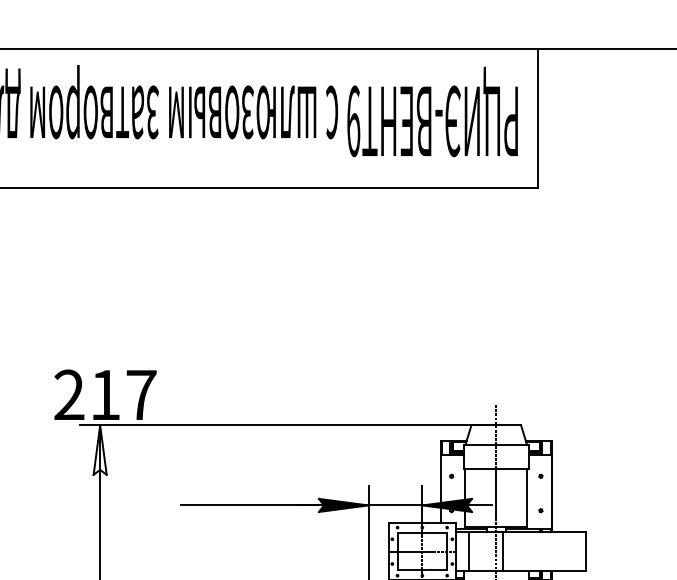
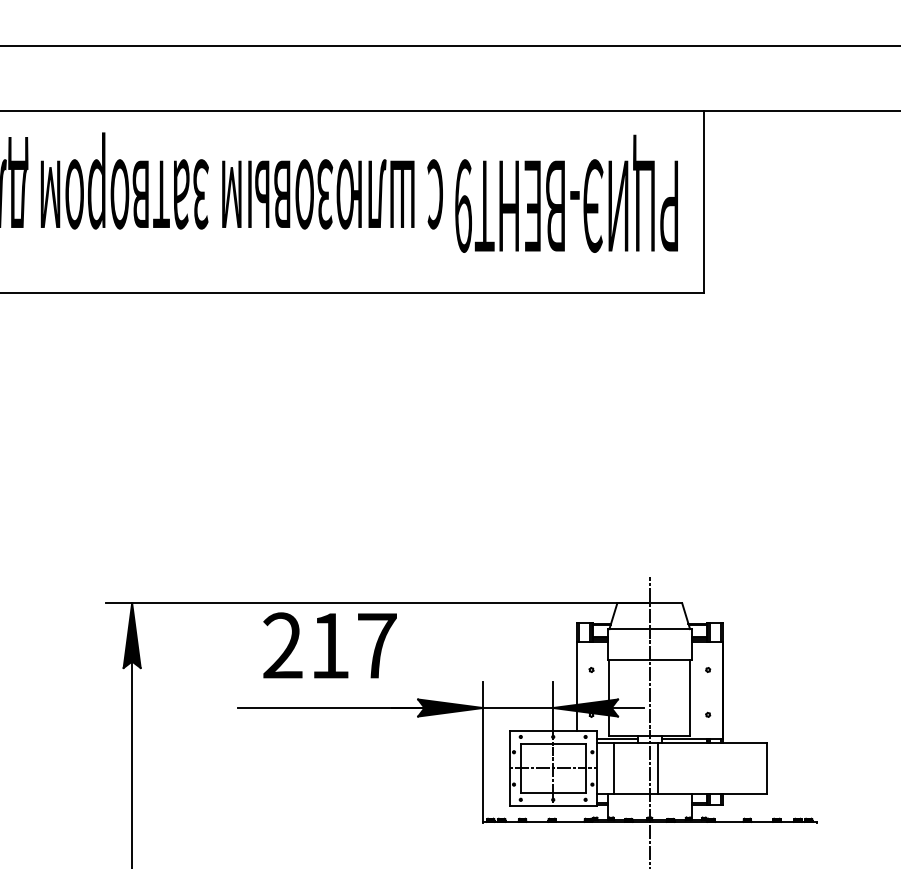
text: (105, 394) -> (329, 645), moved
fill: (99, 449) -> (131, 635), added

